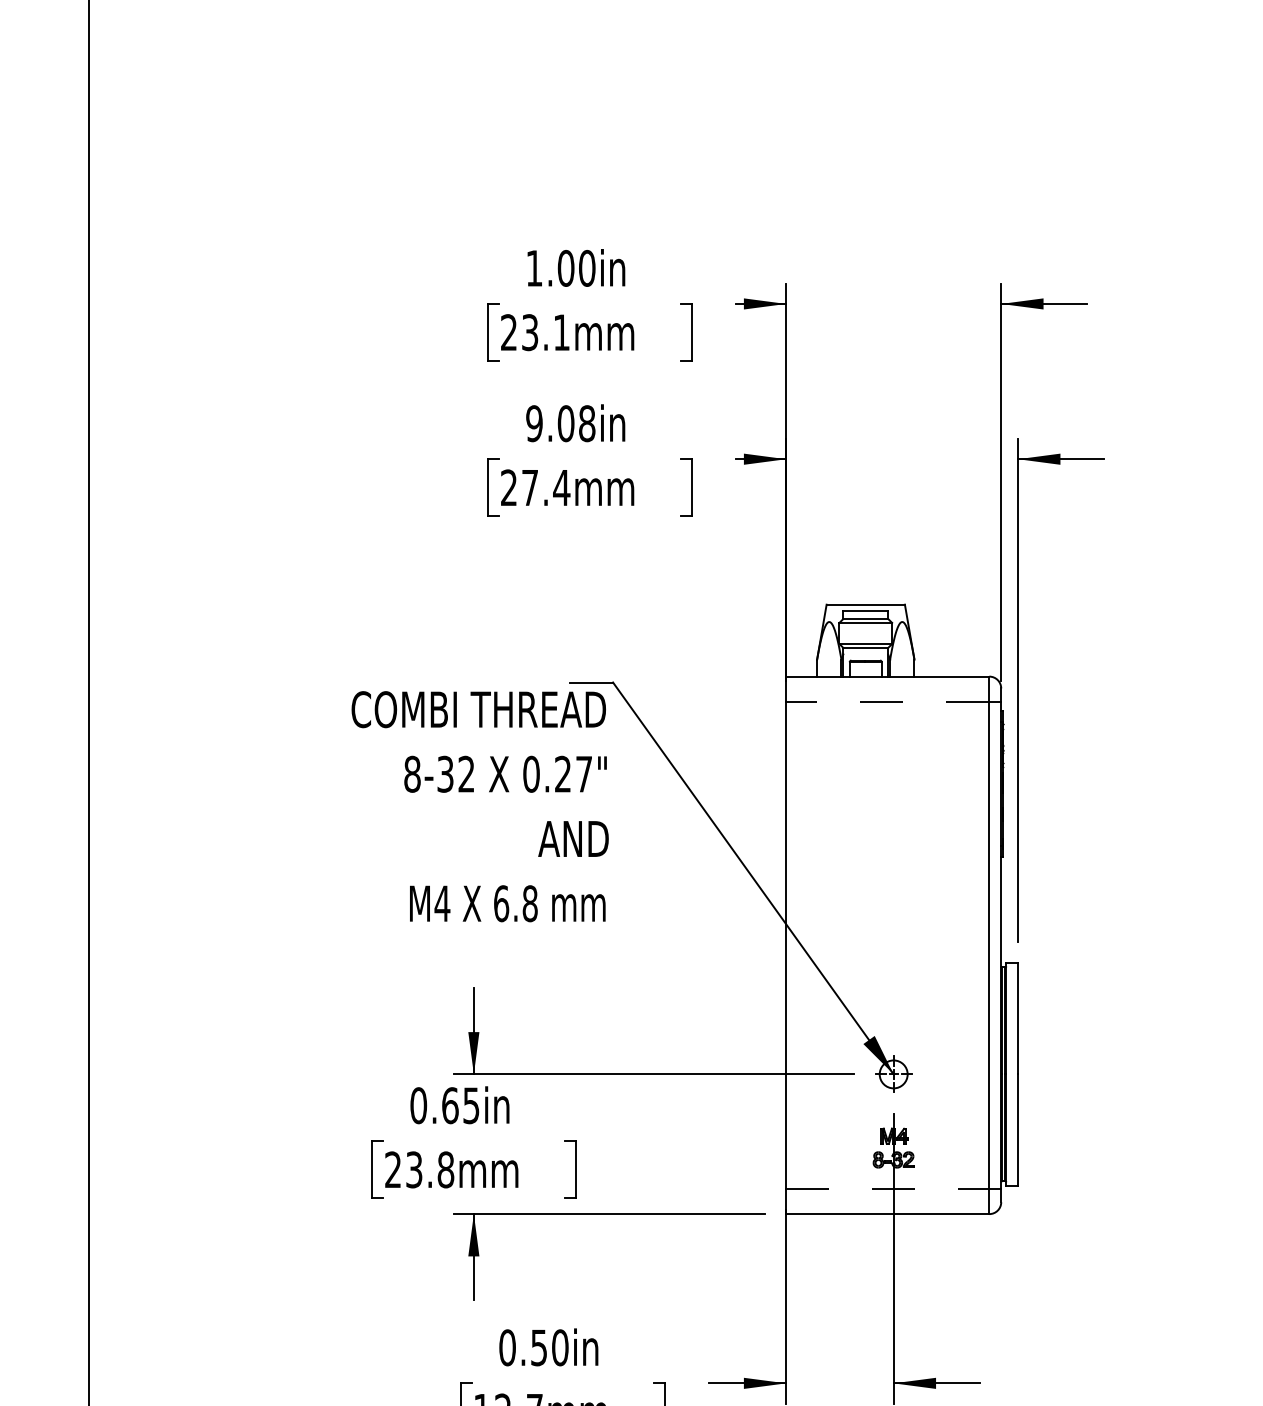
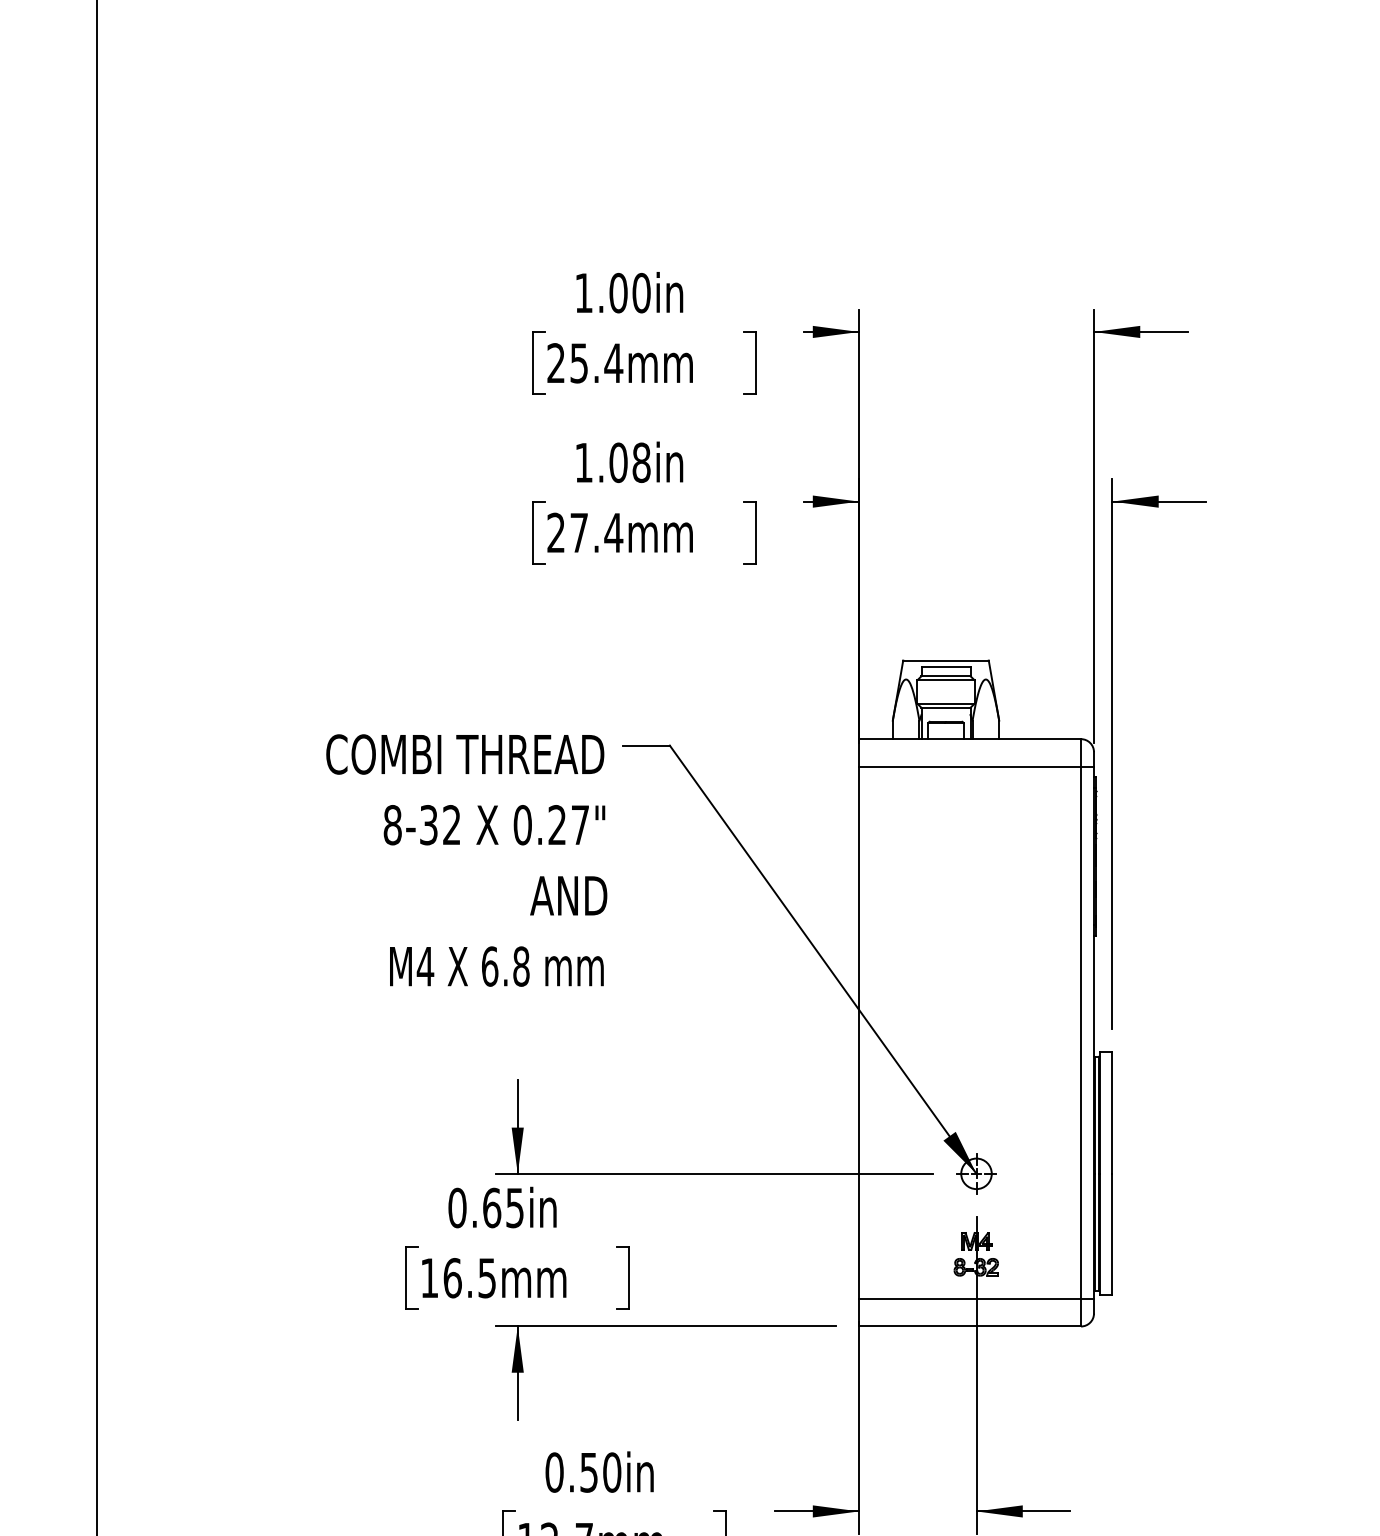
text: (546, 332) -> (597, 363), 23.1mm -> 25.4mm
text: (534, 423) -> (584, 462), 9.08in -> 1.08in
line: (887, 702) -> (969, 767), dashed -> solid
text: (479, 806) -> (465, 860), moved
text: (419, 1169) -> (458, 1277), 23.8mm -> 16.5mm
line: (887, 1188) -> (969, 1298), dashed -> solid

